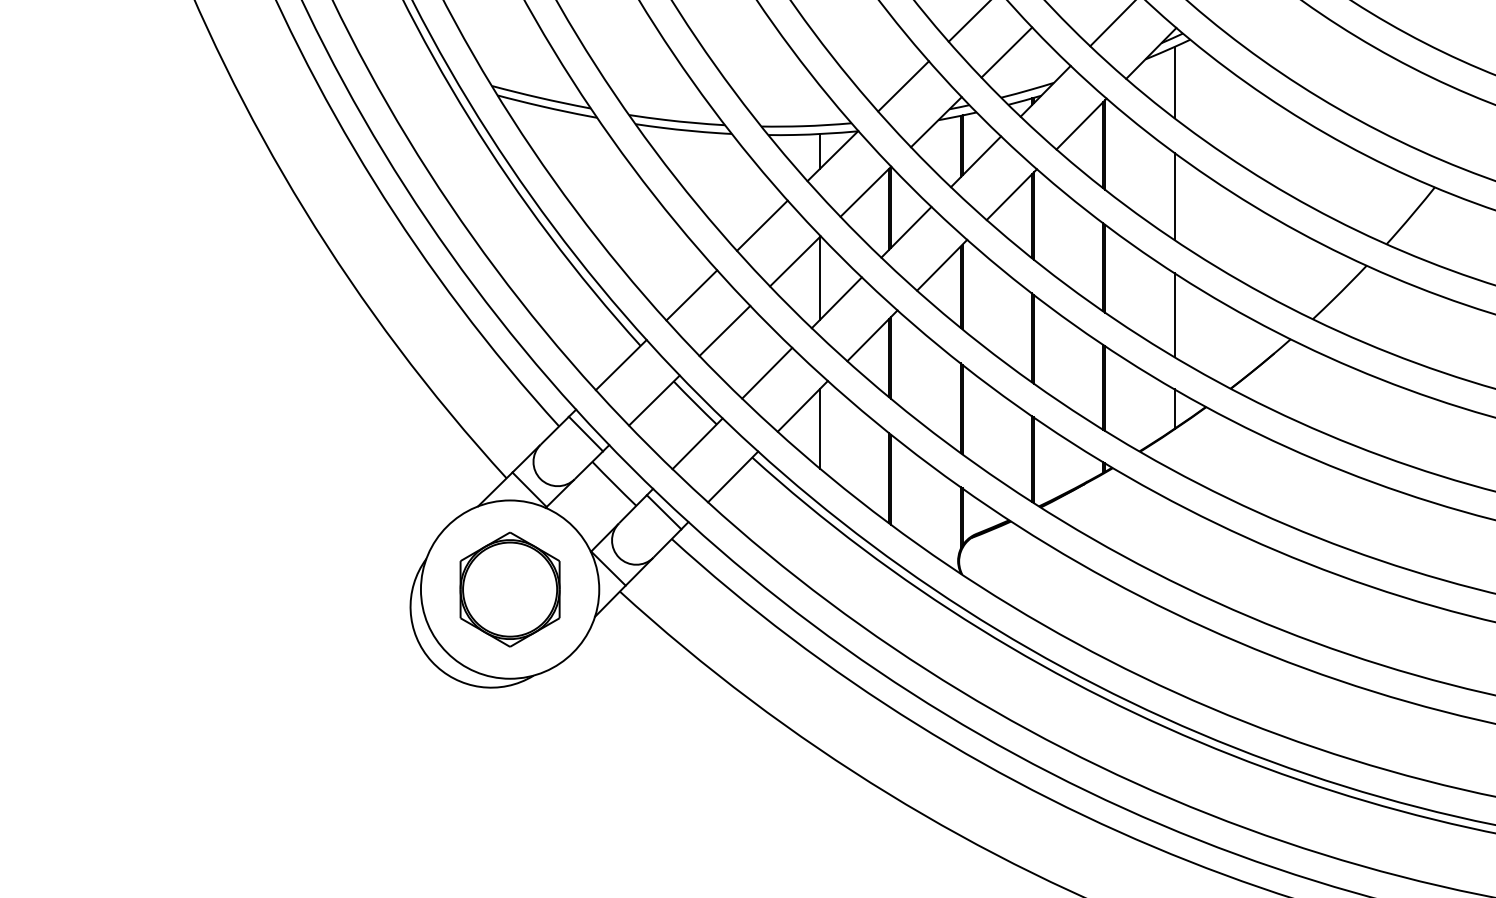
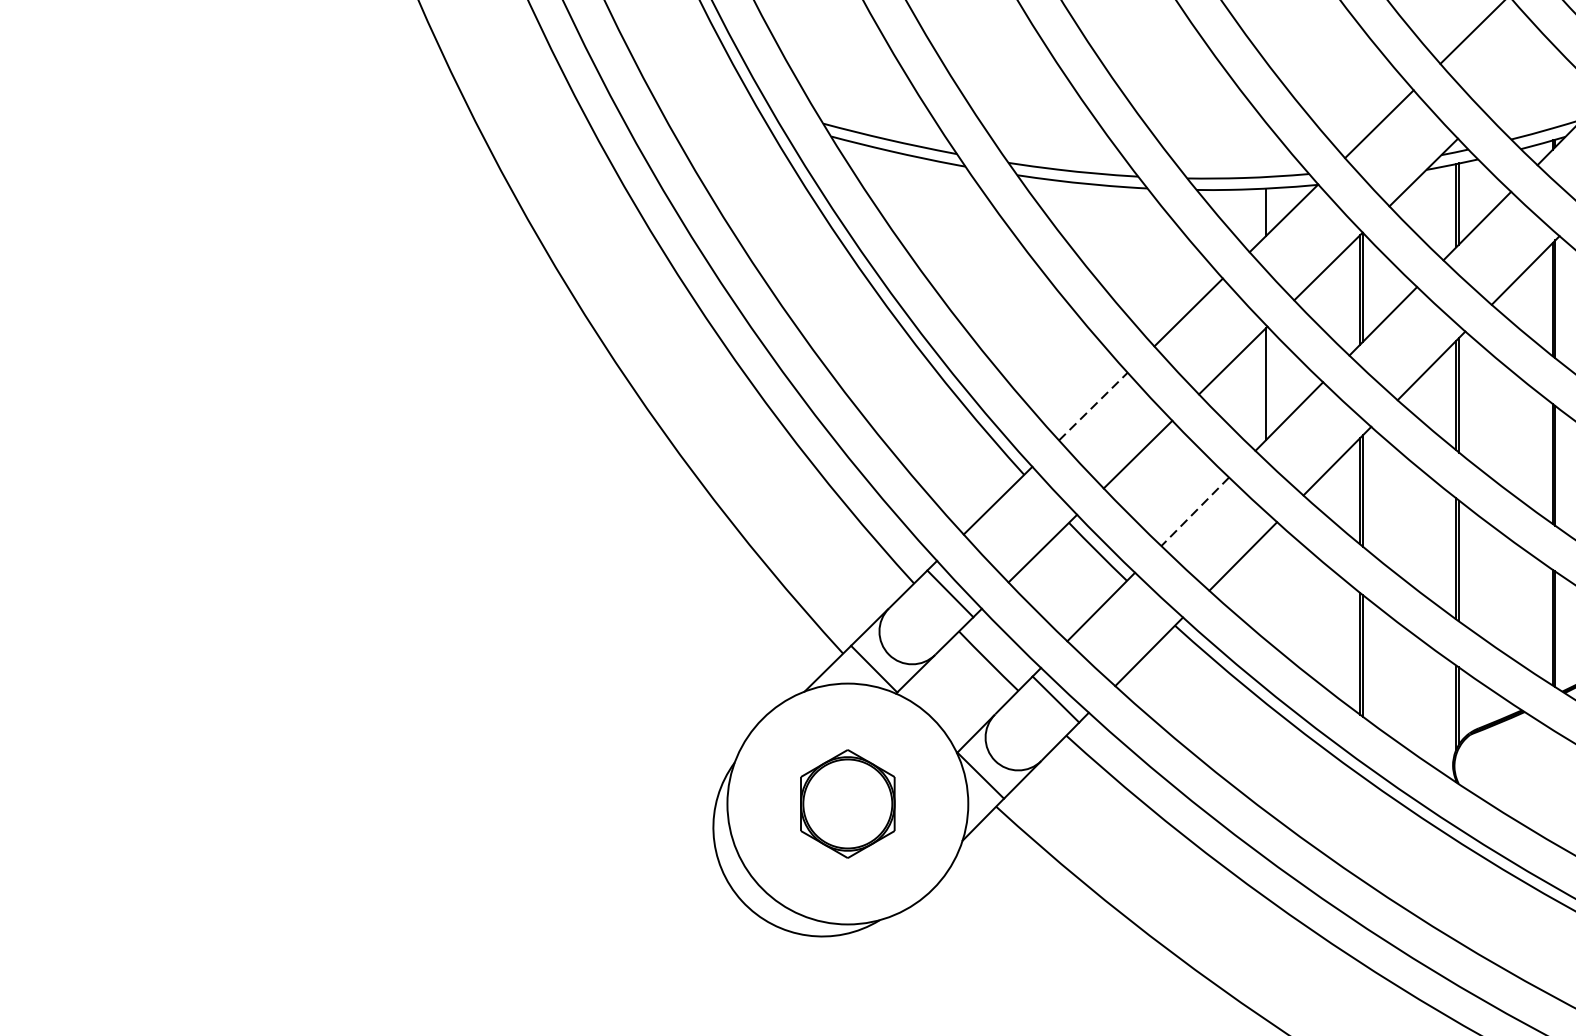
line: (1006, 52) -> (1518, 78), removed
line: (691, 295) -> (1092, 406), solid -> dashed
line: (767, 373) -> (1195, 512), solid -> dashed
line: (819, 428) -> (1265, 586), removed
part: (509, 589) -> (847, 803), size x0.7

